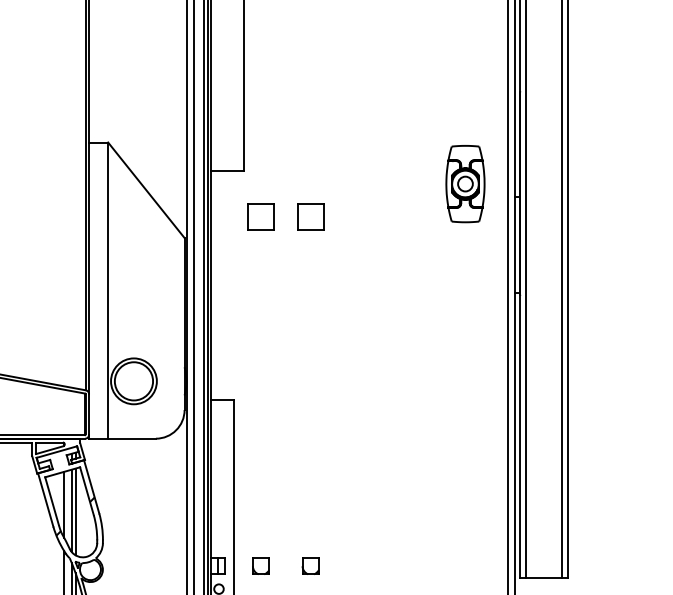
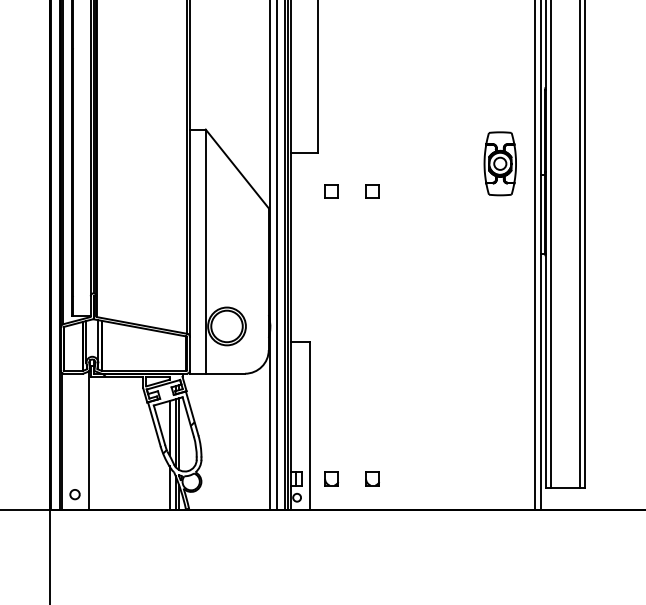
part: (260, 217) -> (331, 191), size x0.62
part: (310, 217) -> (372, 191), size x0.62

